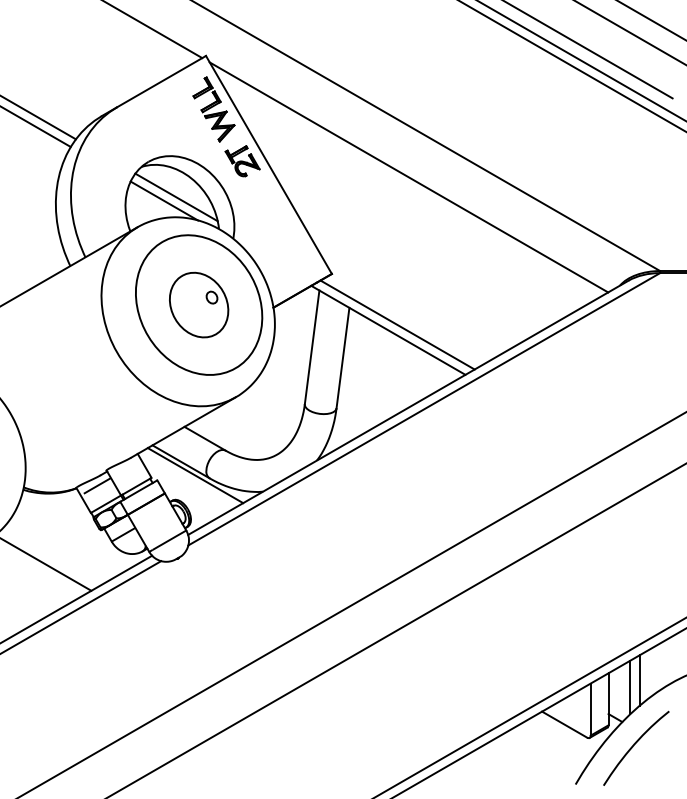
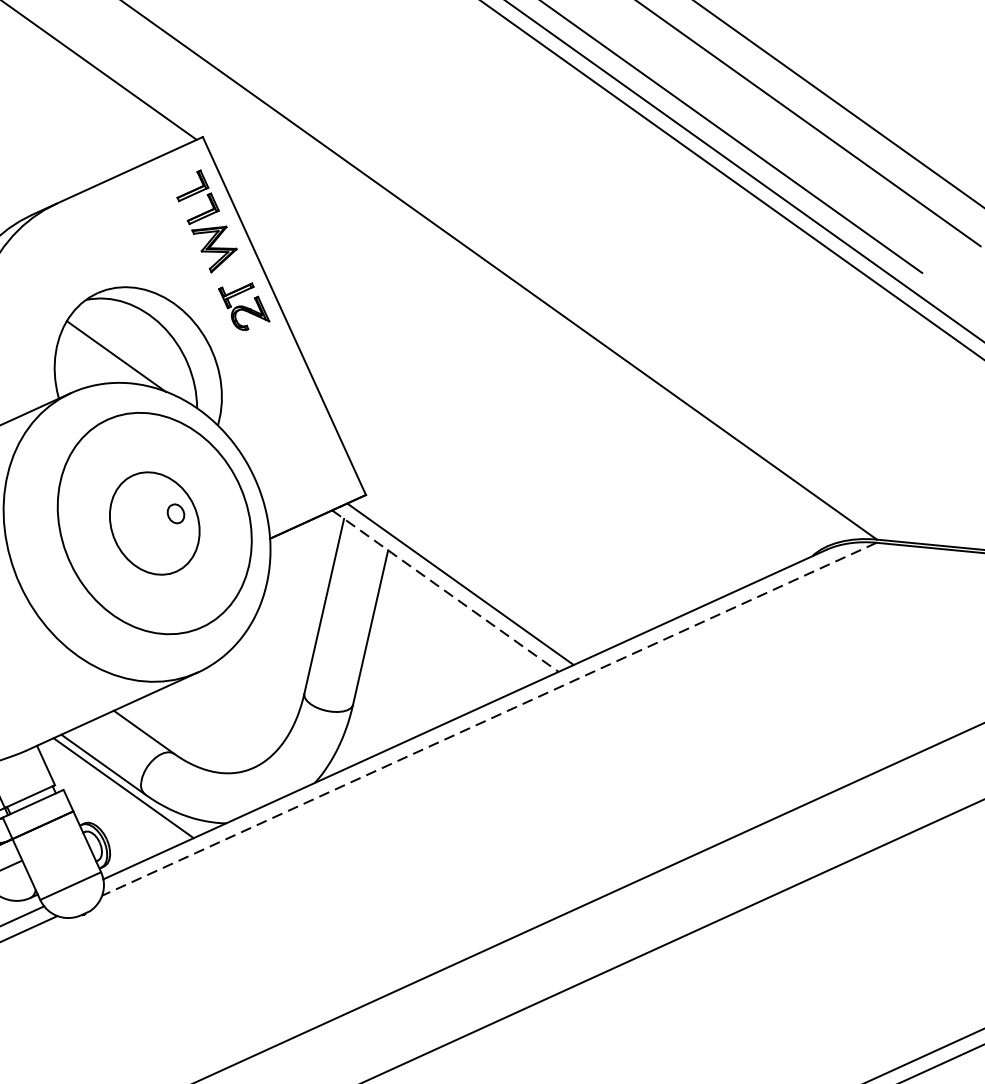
line: (408, 177) -> (499, 356), removed
line: (176, 197) -> (135, 352), removed
line: (388, 330) -> (445, 591), solid -> dashed
line: (423, 409) -> (488, 719), solid -> dashed

